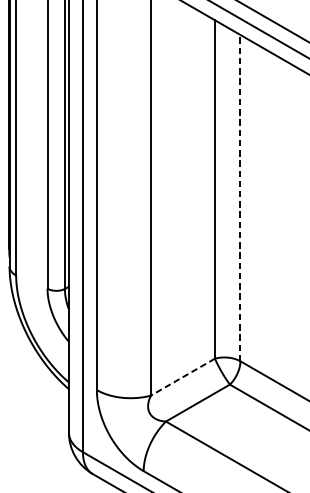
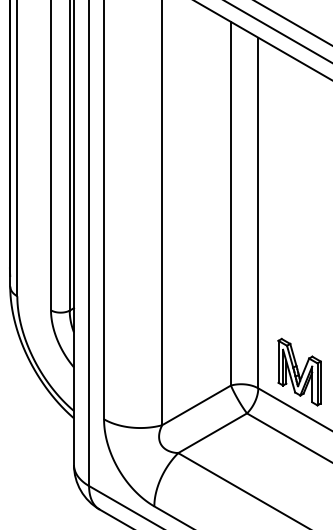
line: (240, 197) -> (258, 212), dashed -> solid
part: (278, 345) -> (299, 371), added
line: (182, 377) -> (196, 405), dashed -> solid

